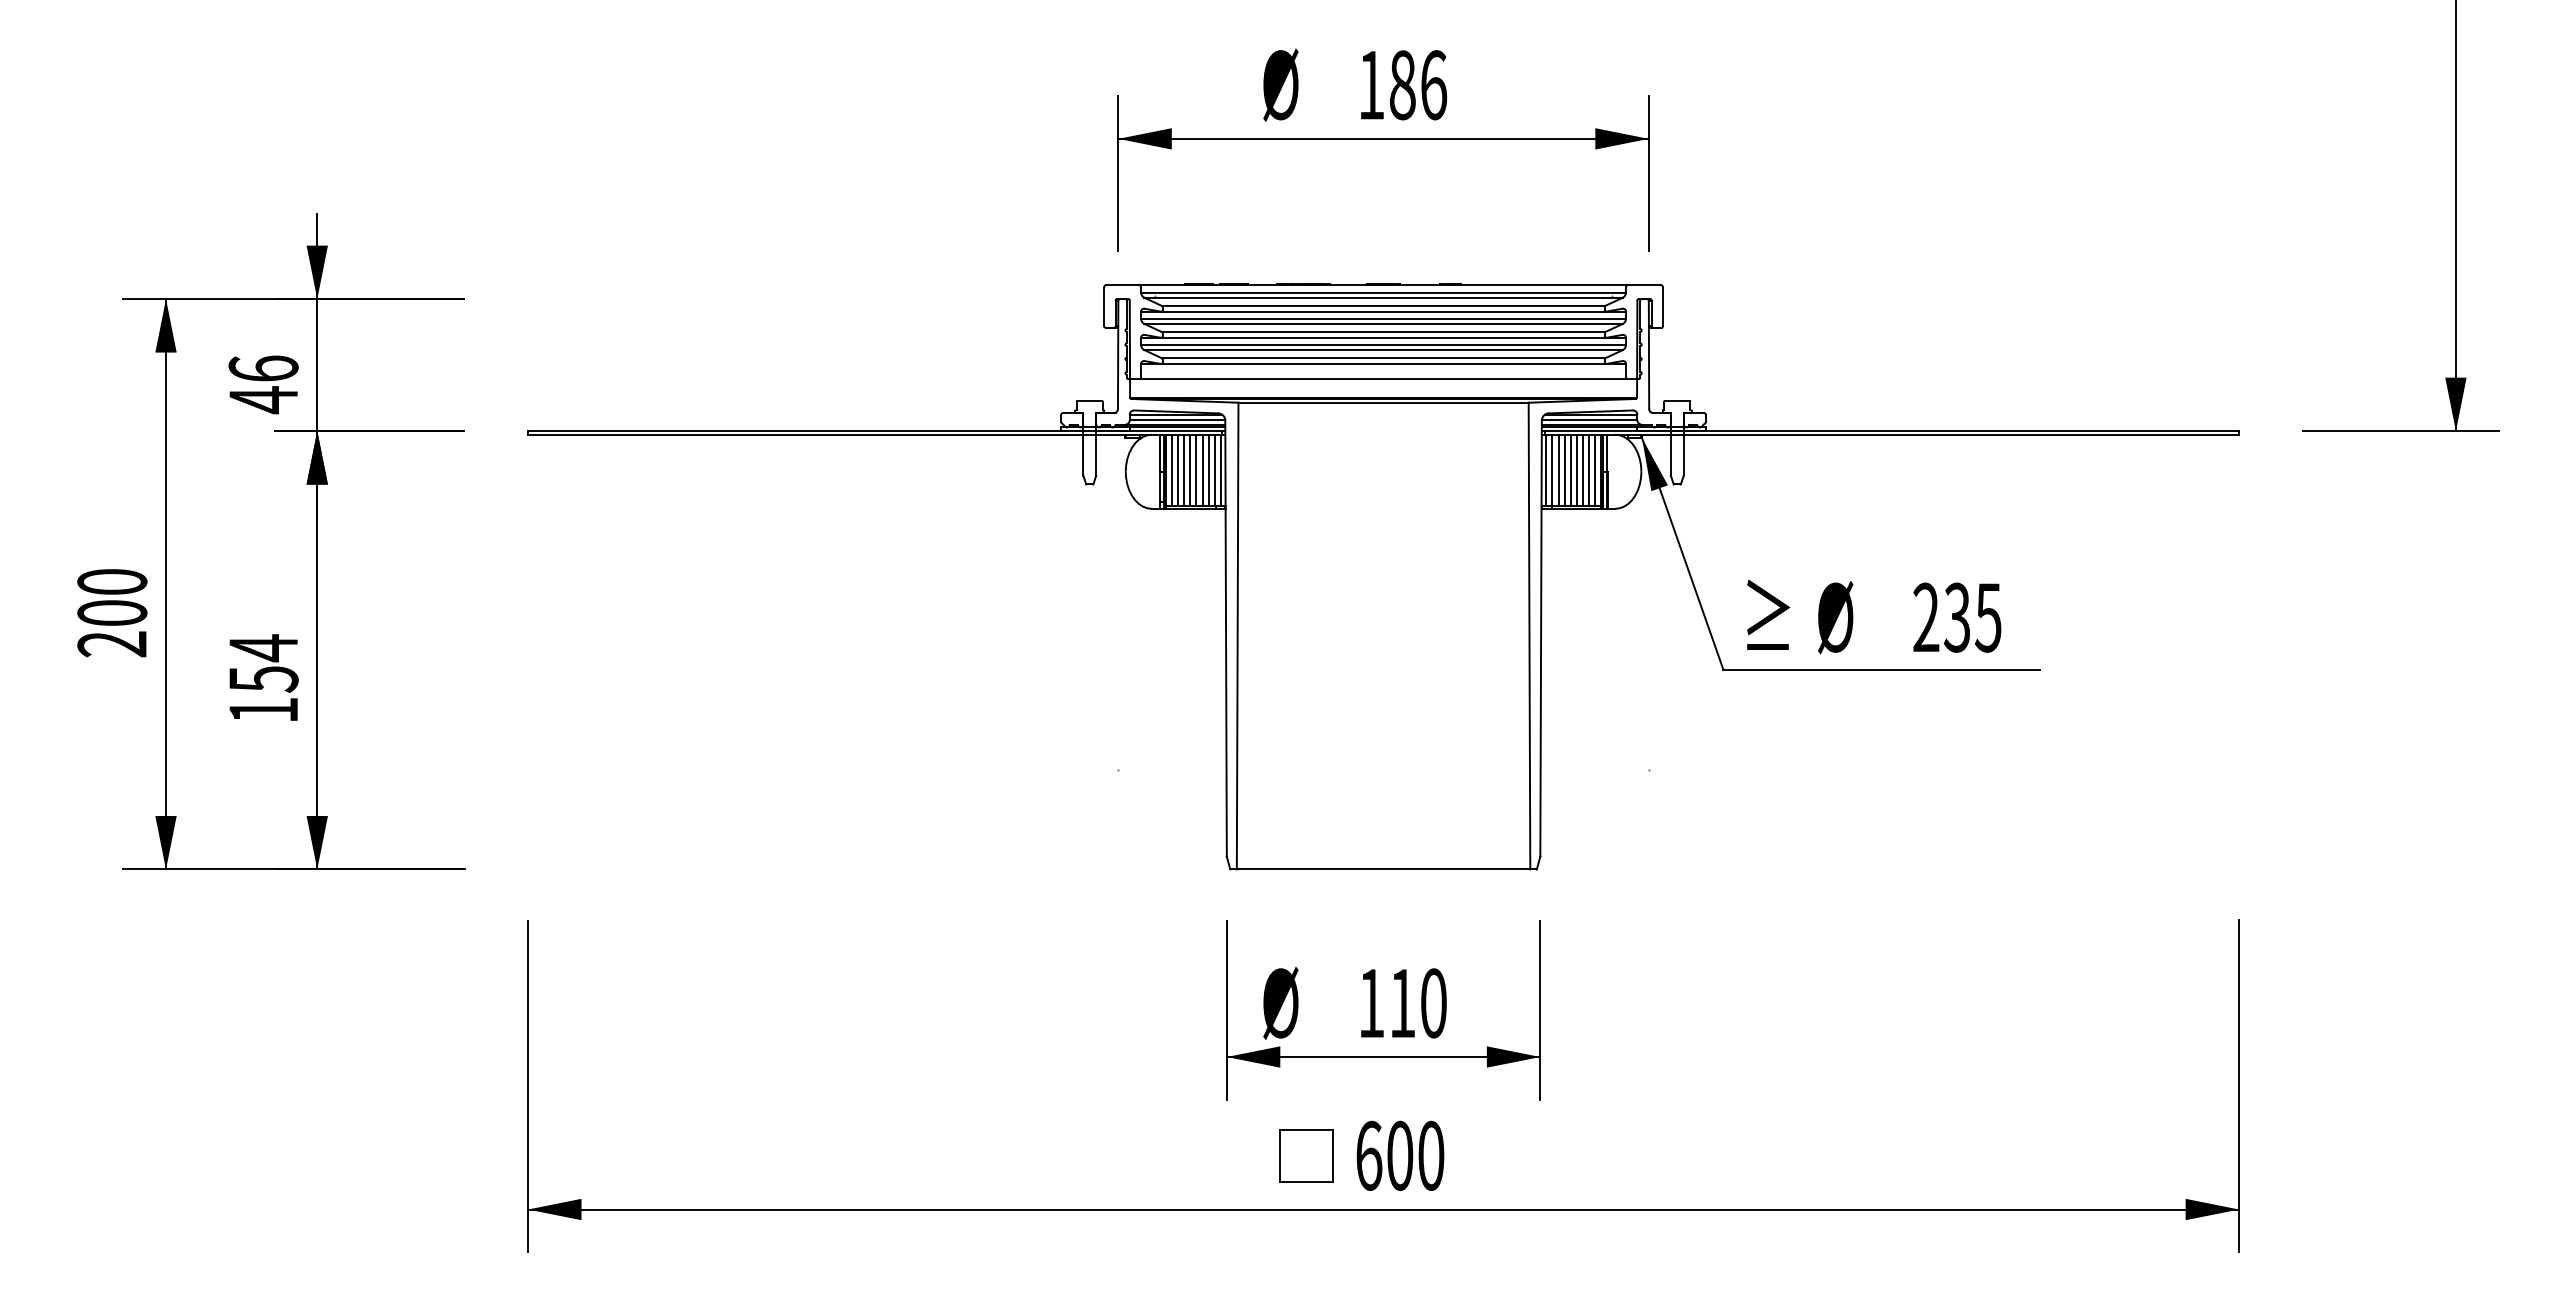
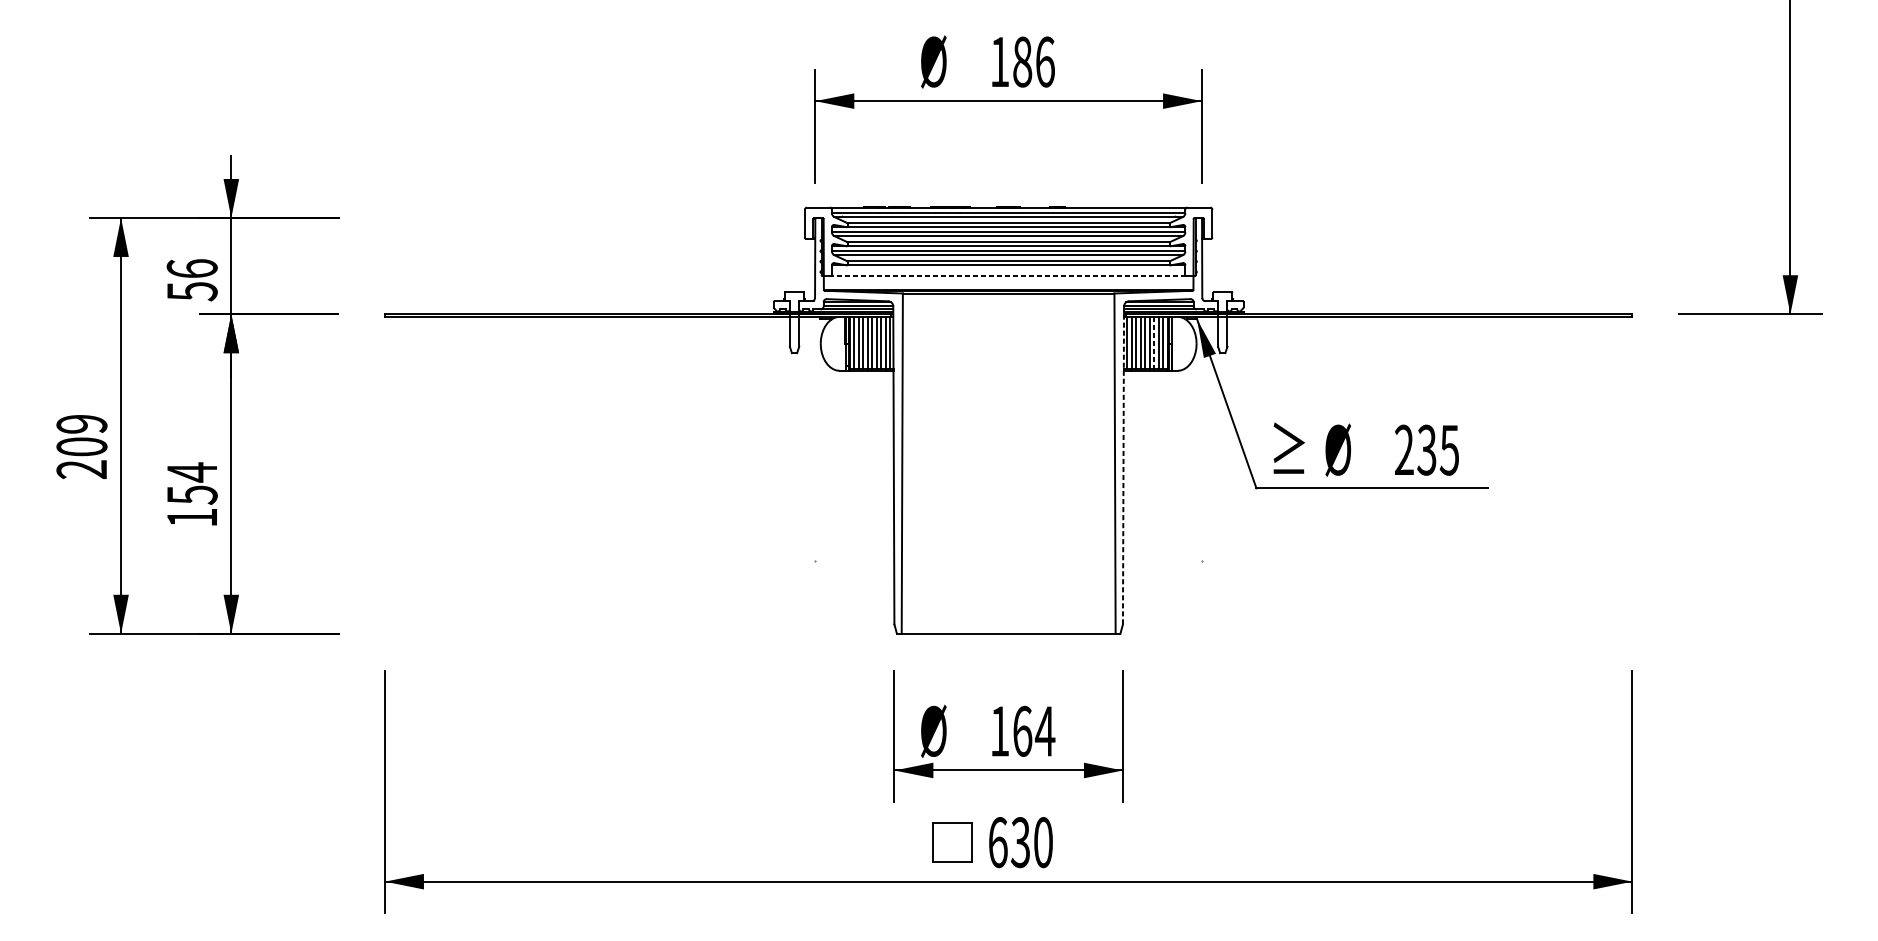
line: (1383, 378) -> (1008, 275), solid -> dashed
text: (263, 400) -> (192, 291), 46 -> 56
line: (1583, 470) -> (1154, 342), solid -> dashed
text: (112, 581) -> (82, 423), 200 -> 209
line: (1541, 638) -> (1123, 465), solid -> dashed
text: (1418, 1003) -> (1034, 731), 110 -> 164
text: (1399, 1155) -> (1020, 842), 600 -> 630

